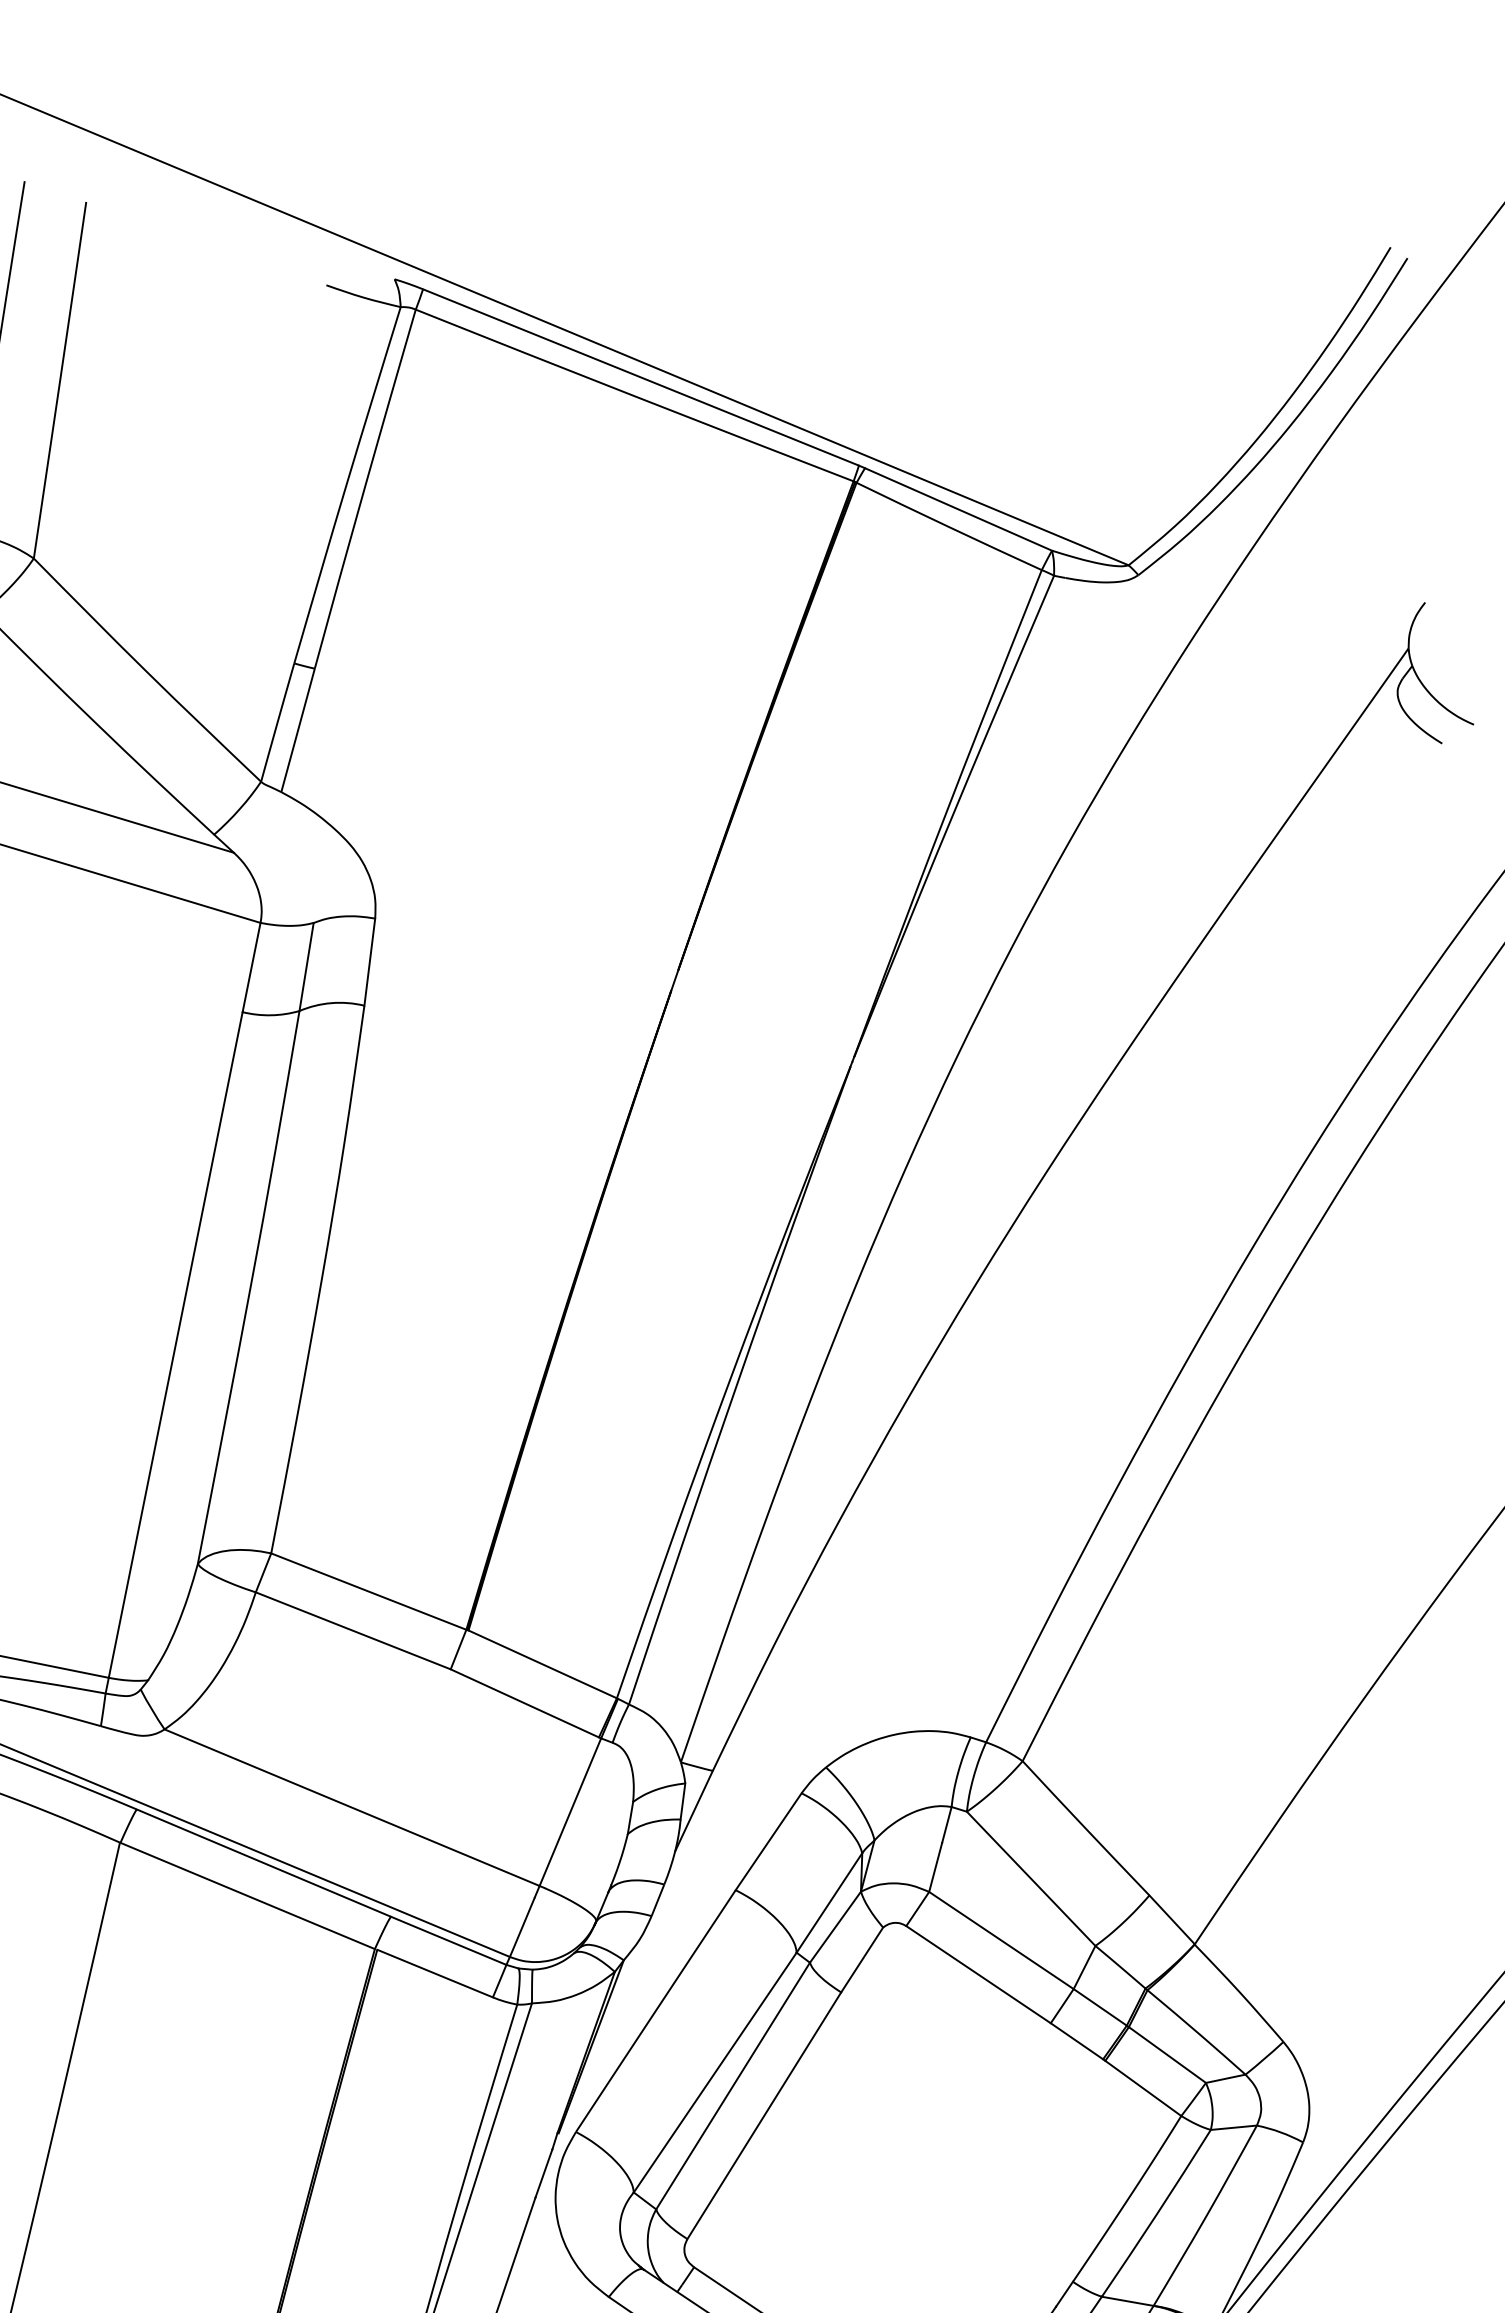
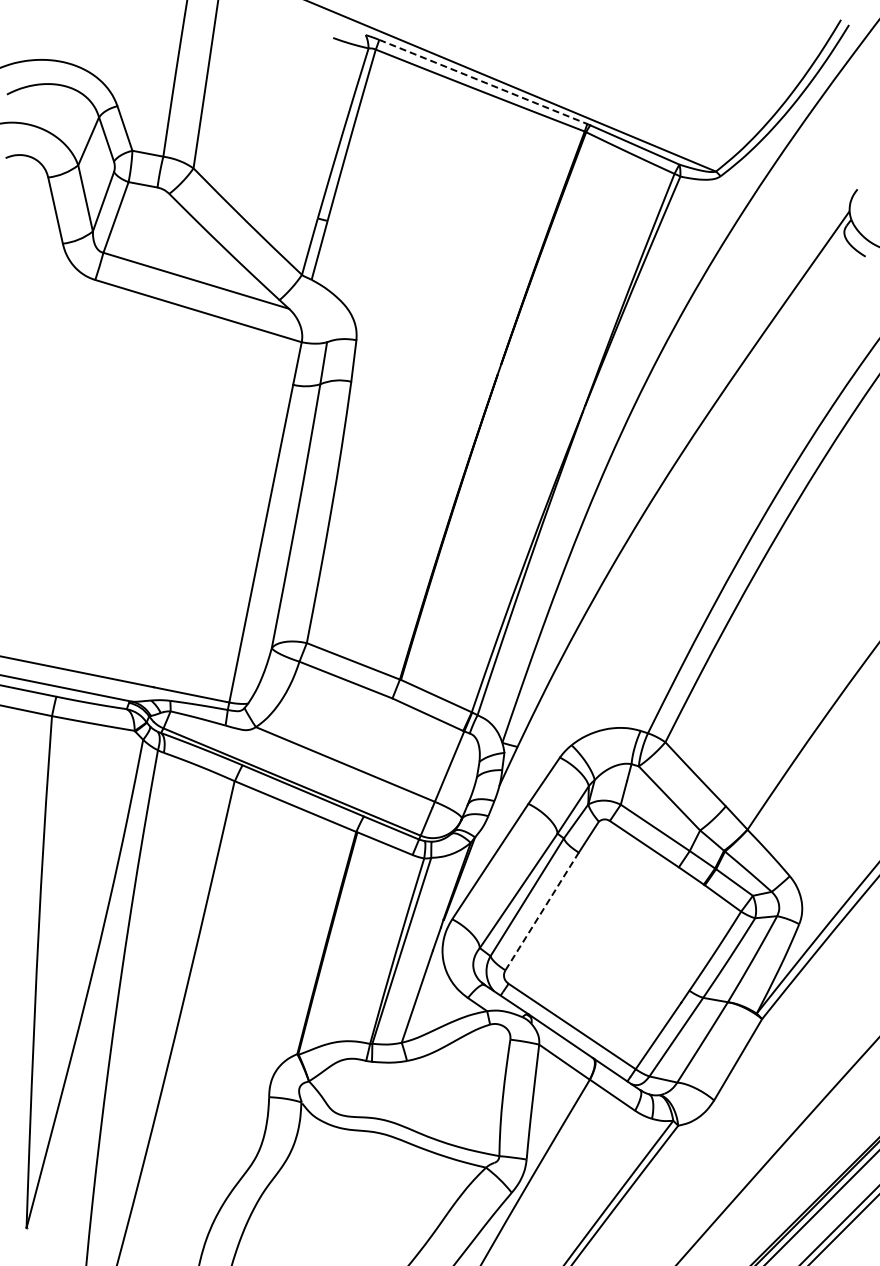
line: (641, 378) -> (483, 82), solid -> dashed
line: (765, 2115) -> (542, 911), solid -> dashed

